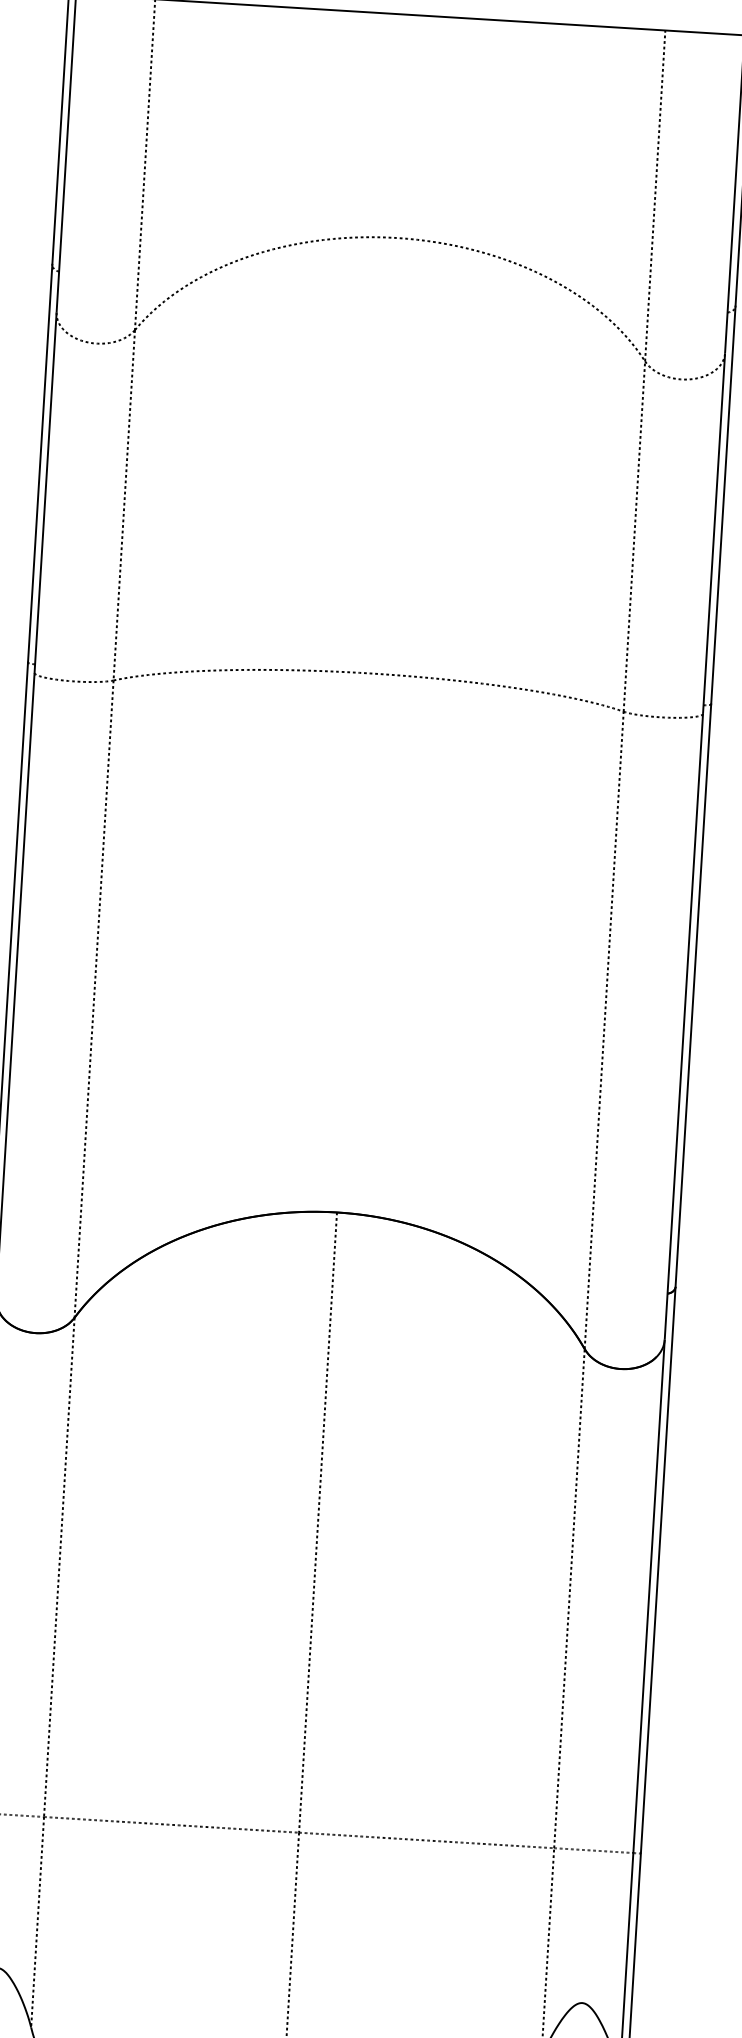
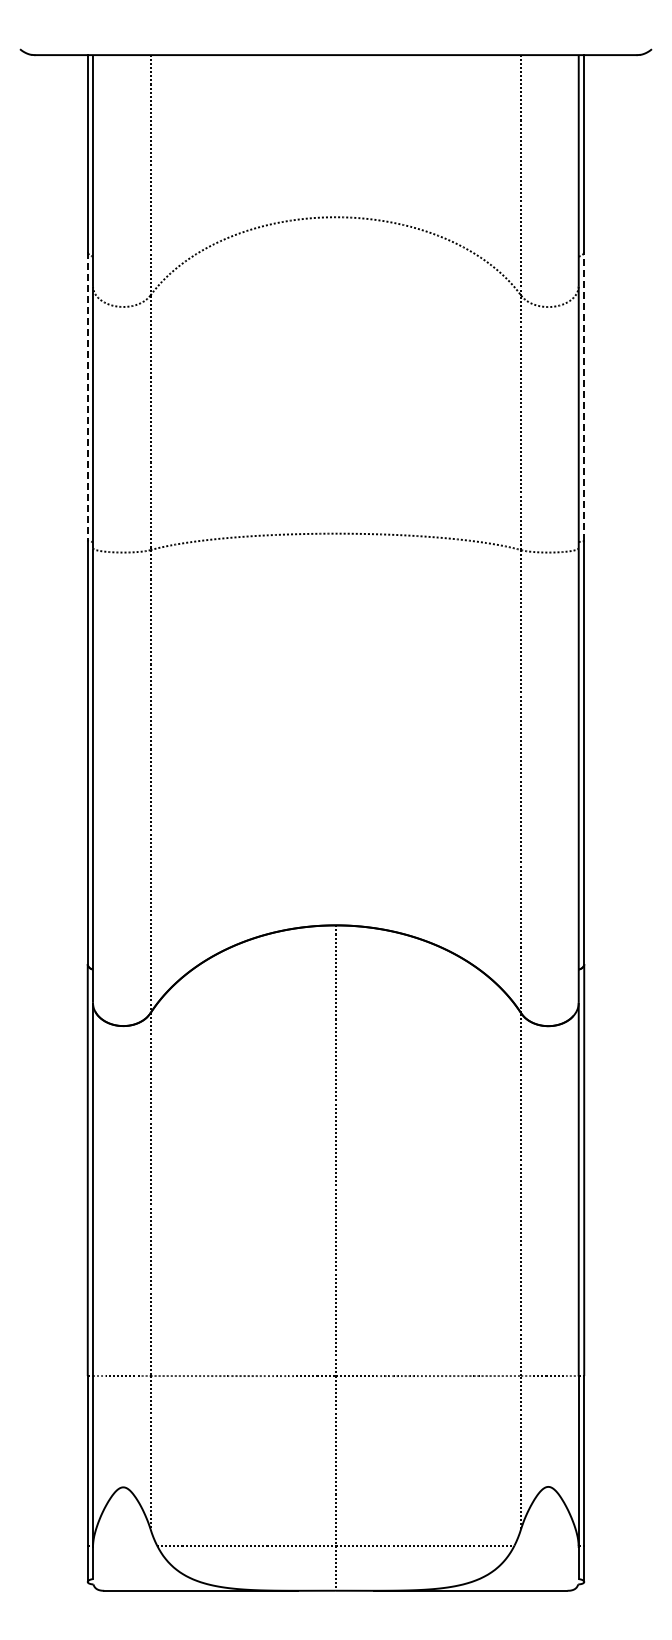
line: (39, 463) -> (87, 396), solid -> dashed
line: (723, 505) -> (584, 396), solid -> dashed

